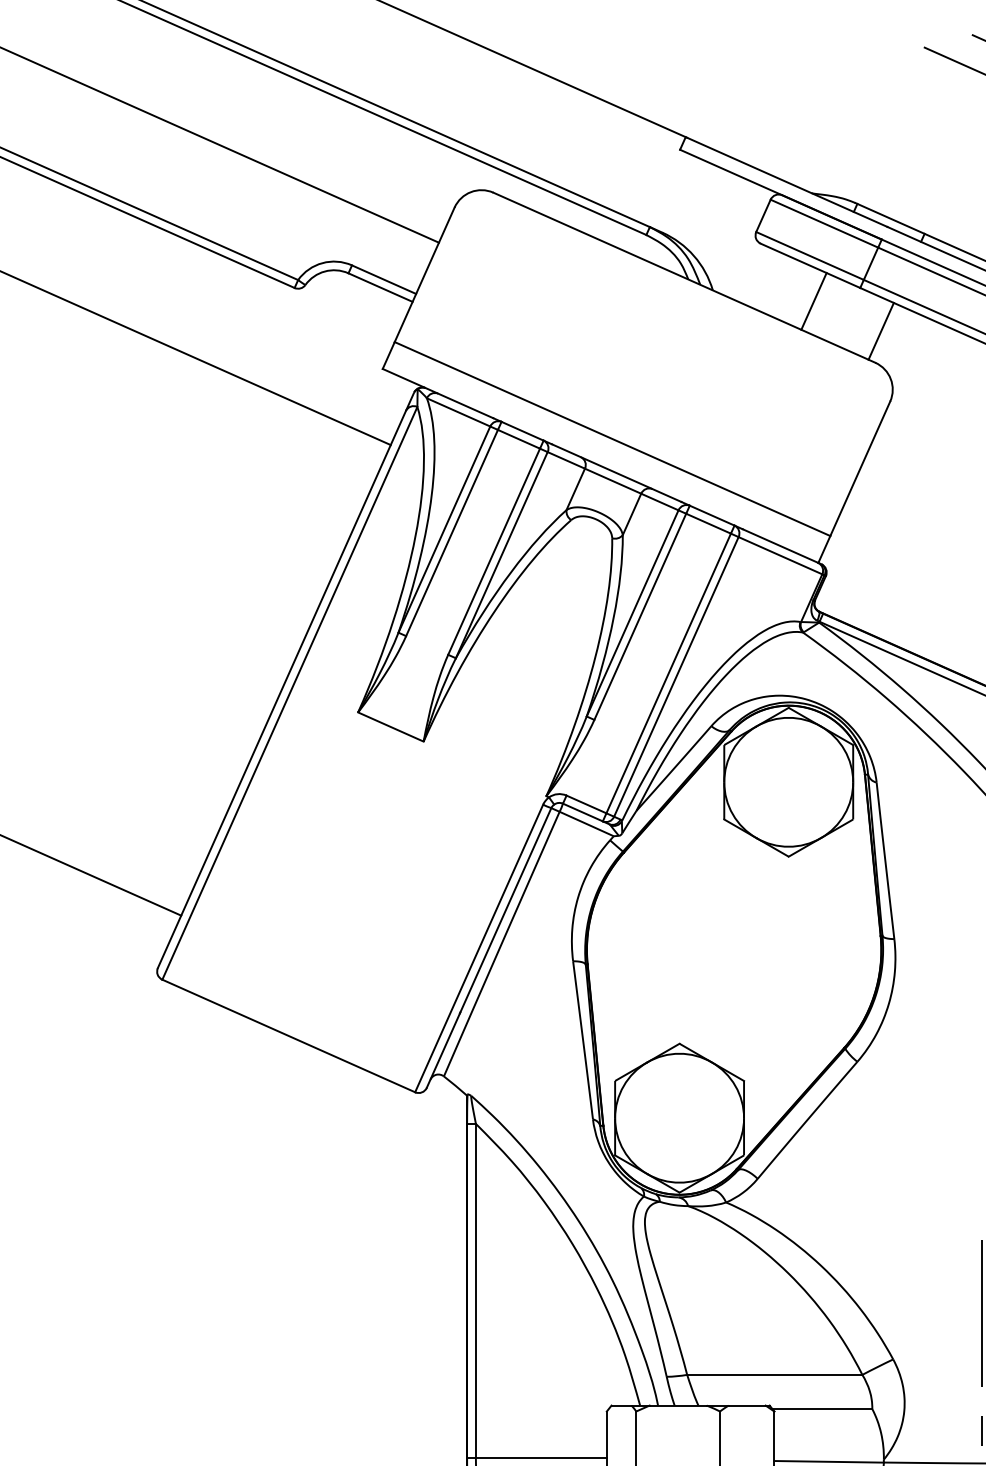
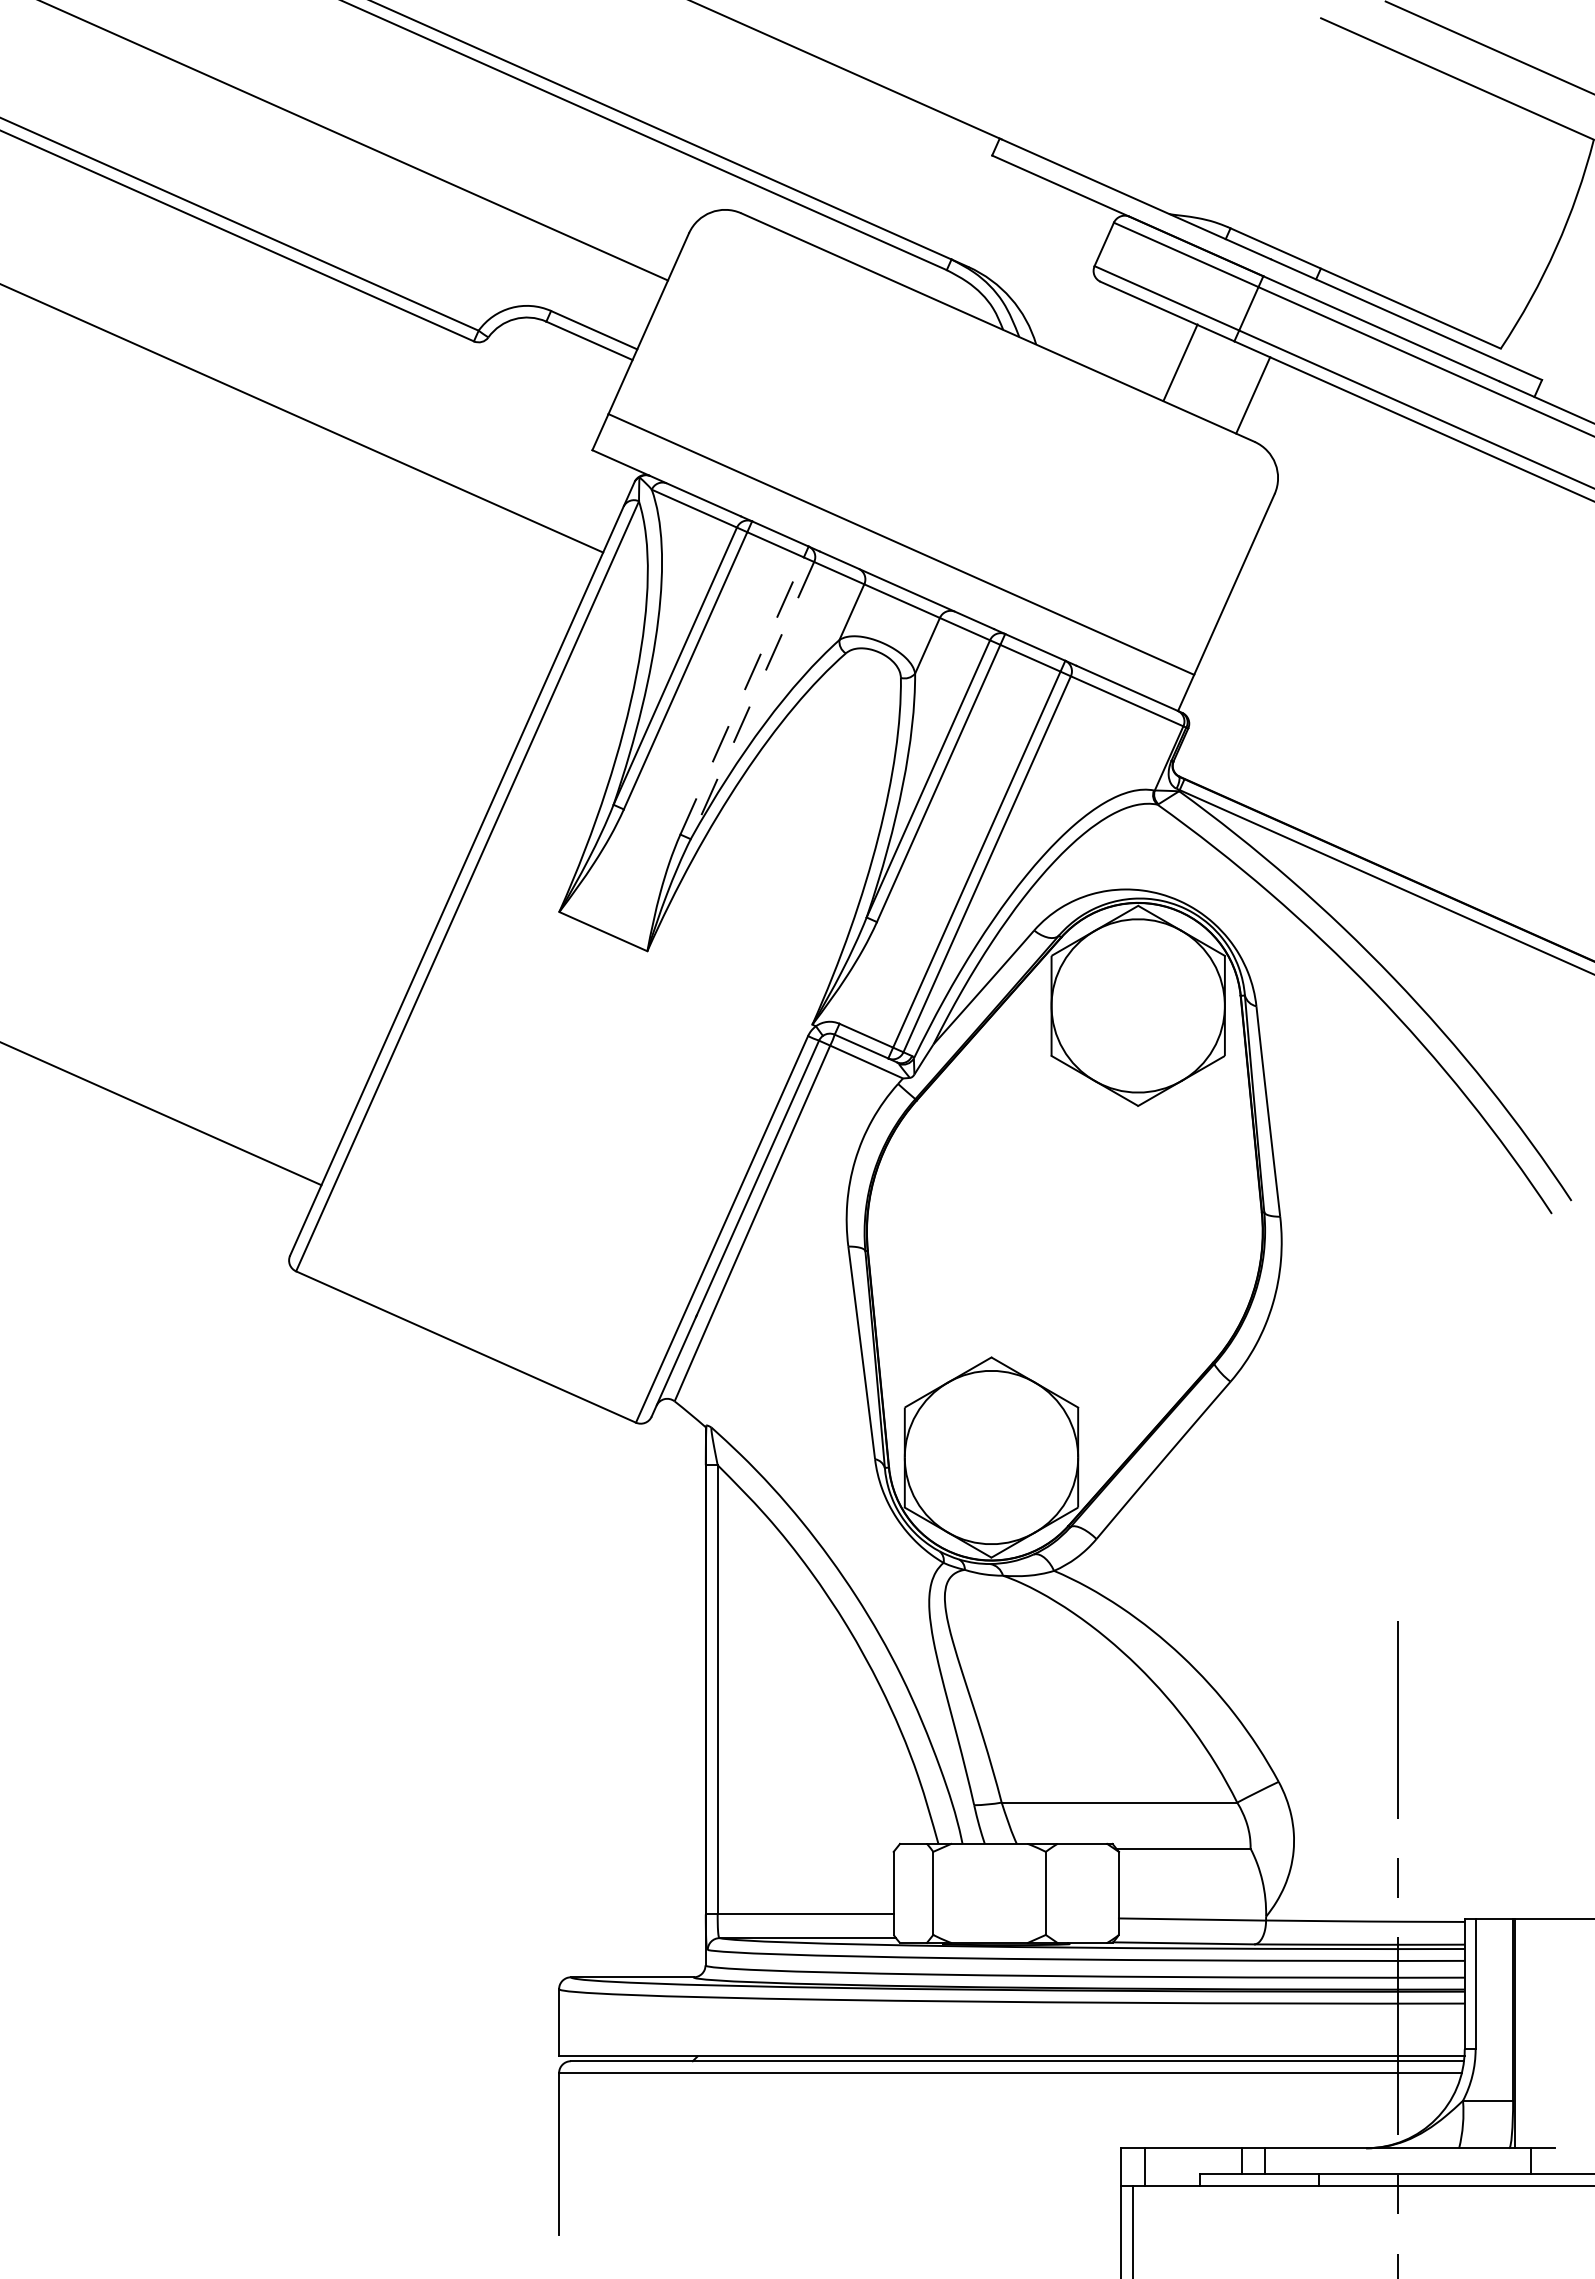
line: (814, 301) -> (1253, 395), moved
line: (881, 331) -> (1180, 362), moved
line: (494, 551) -> (742, 695), solid -> dashed
line: (501, 555) -> (752, 700), solid -> dashed

